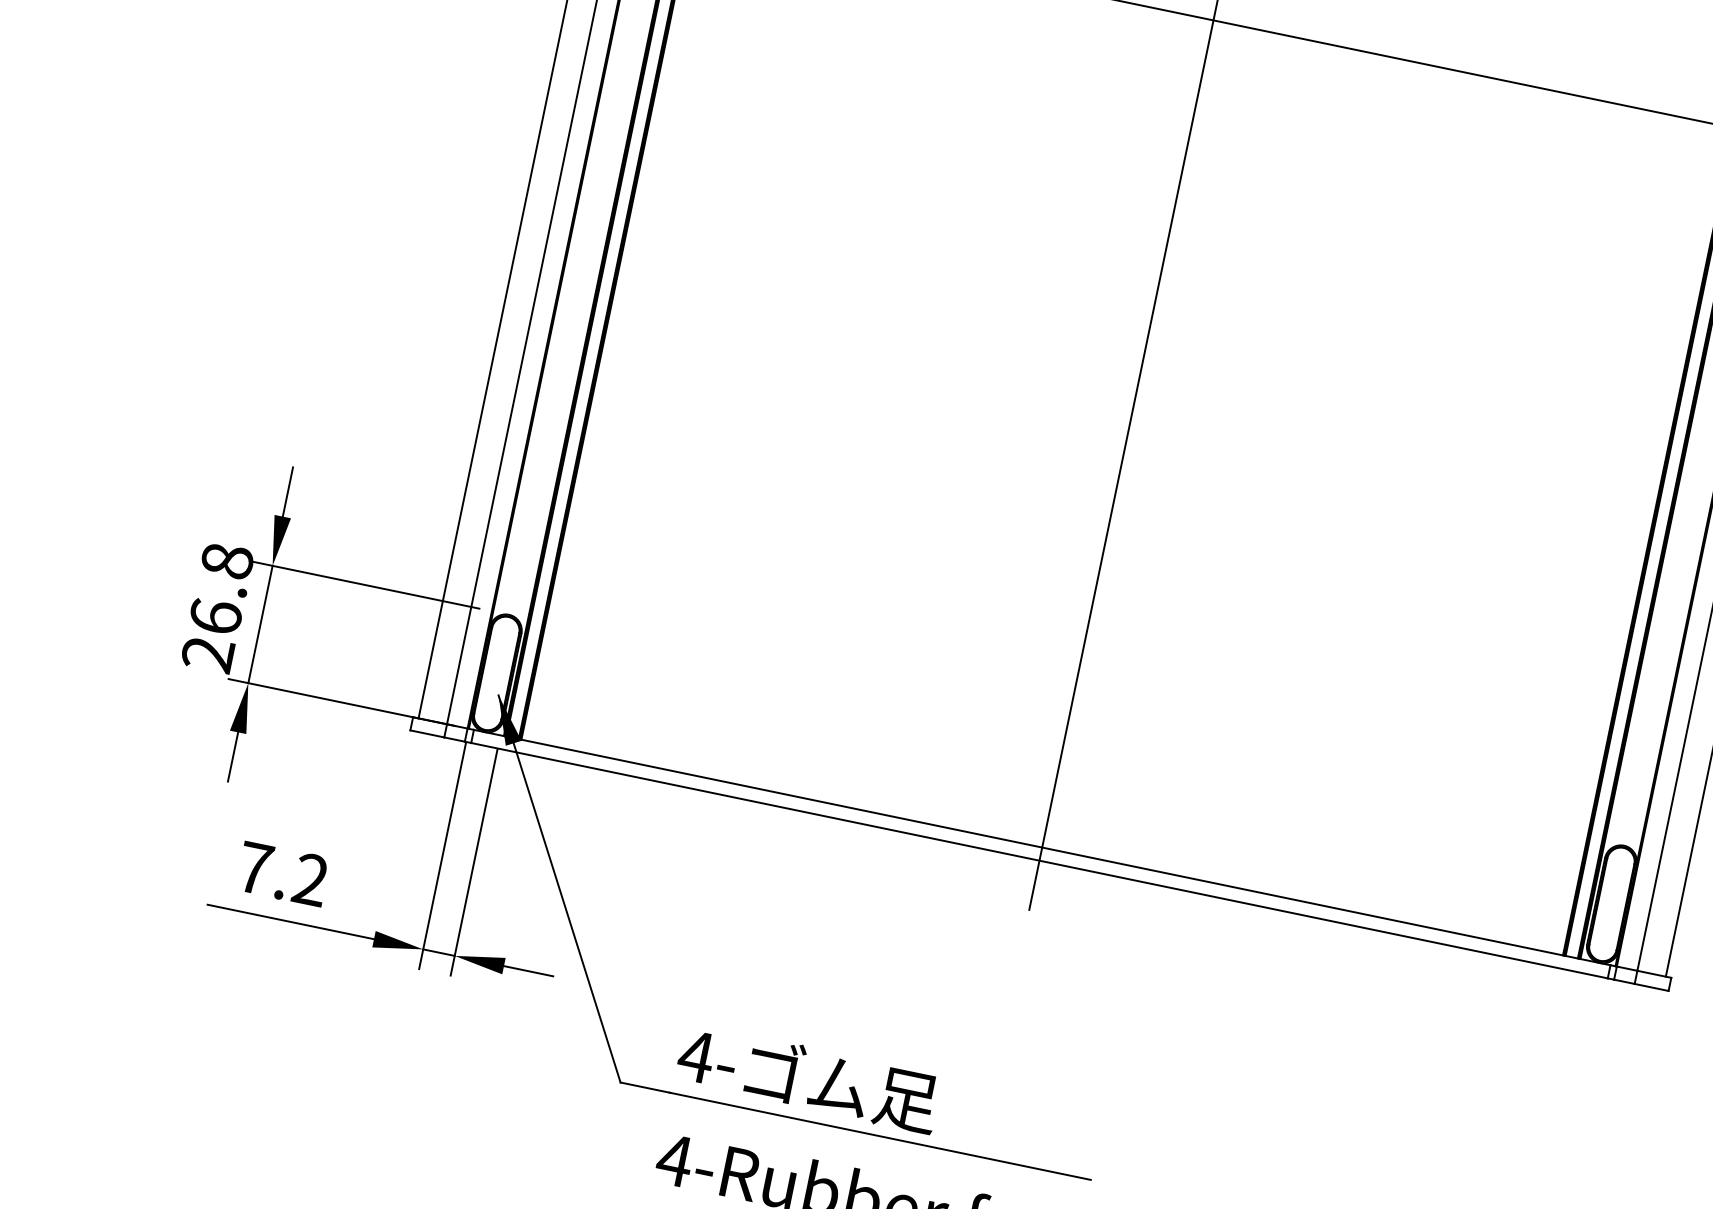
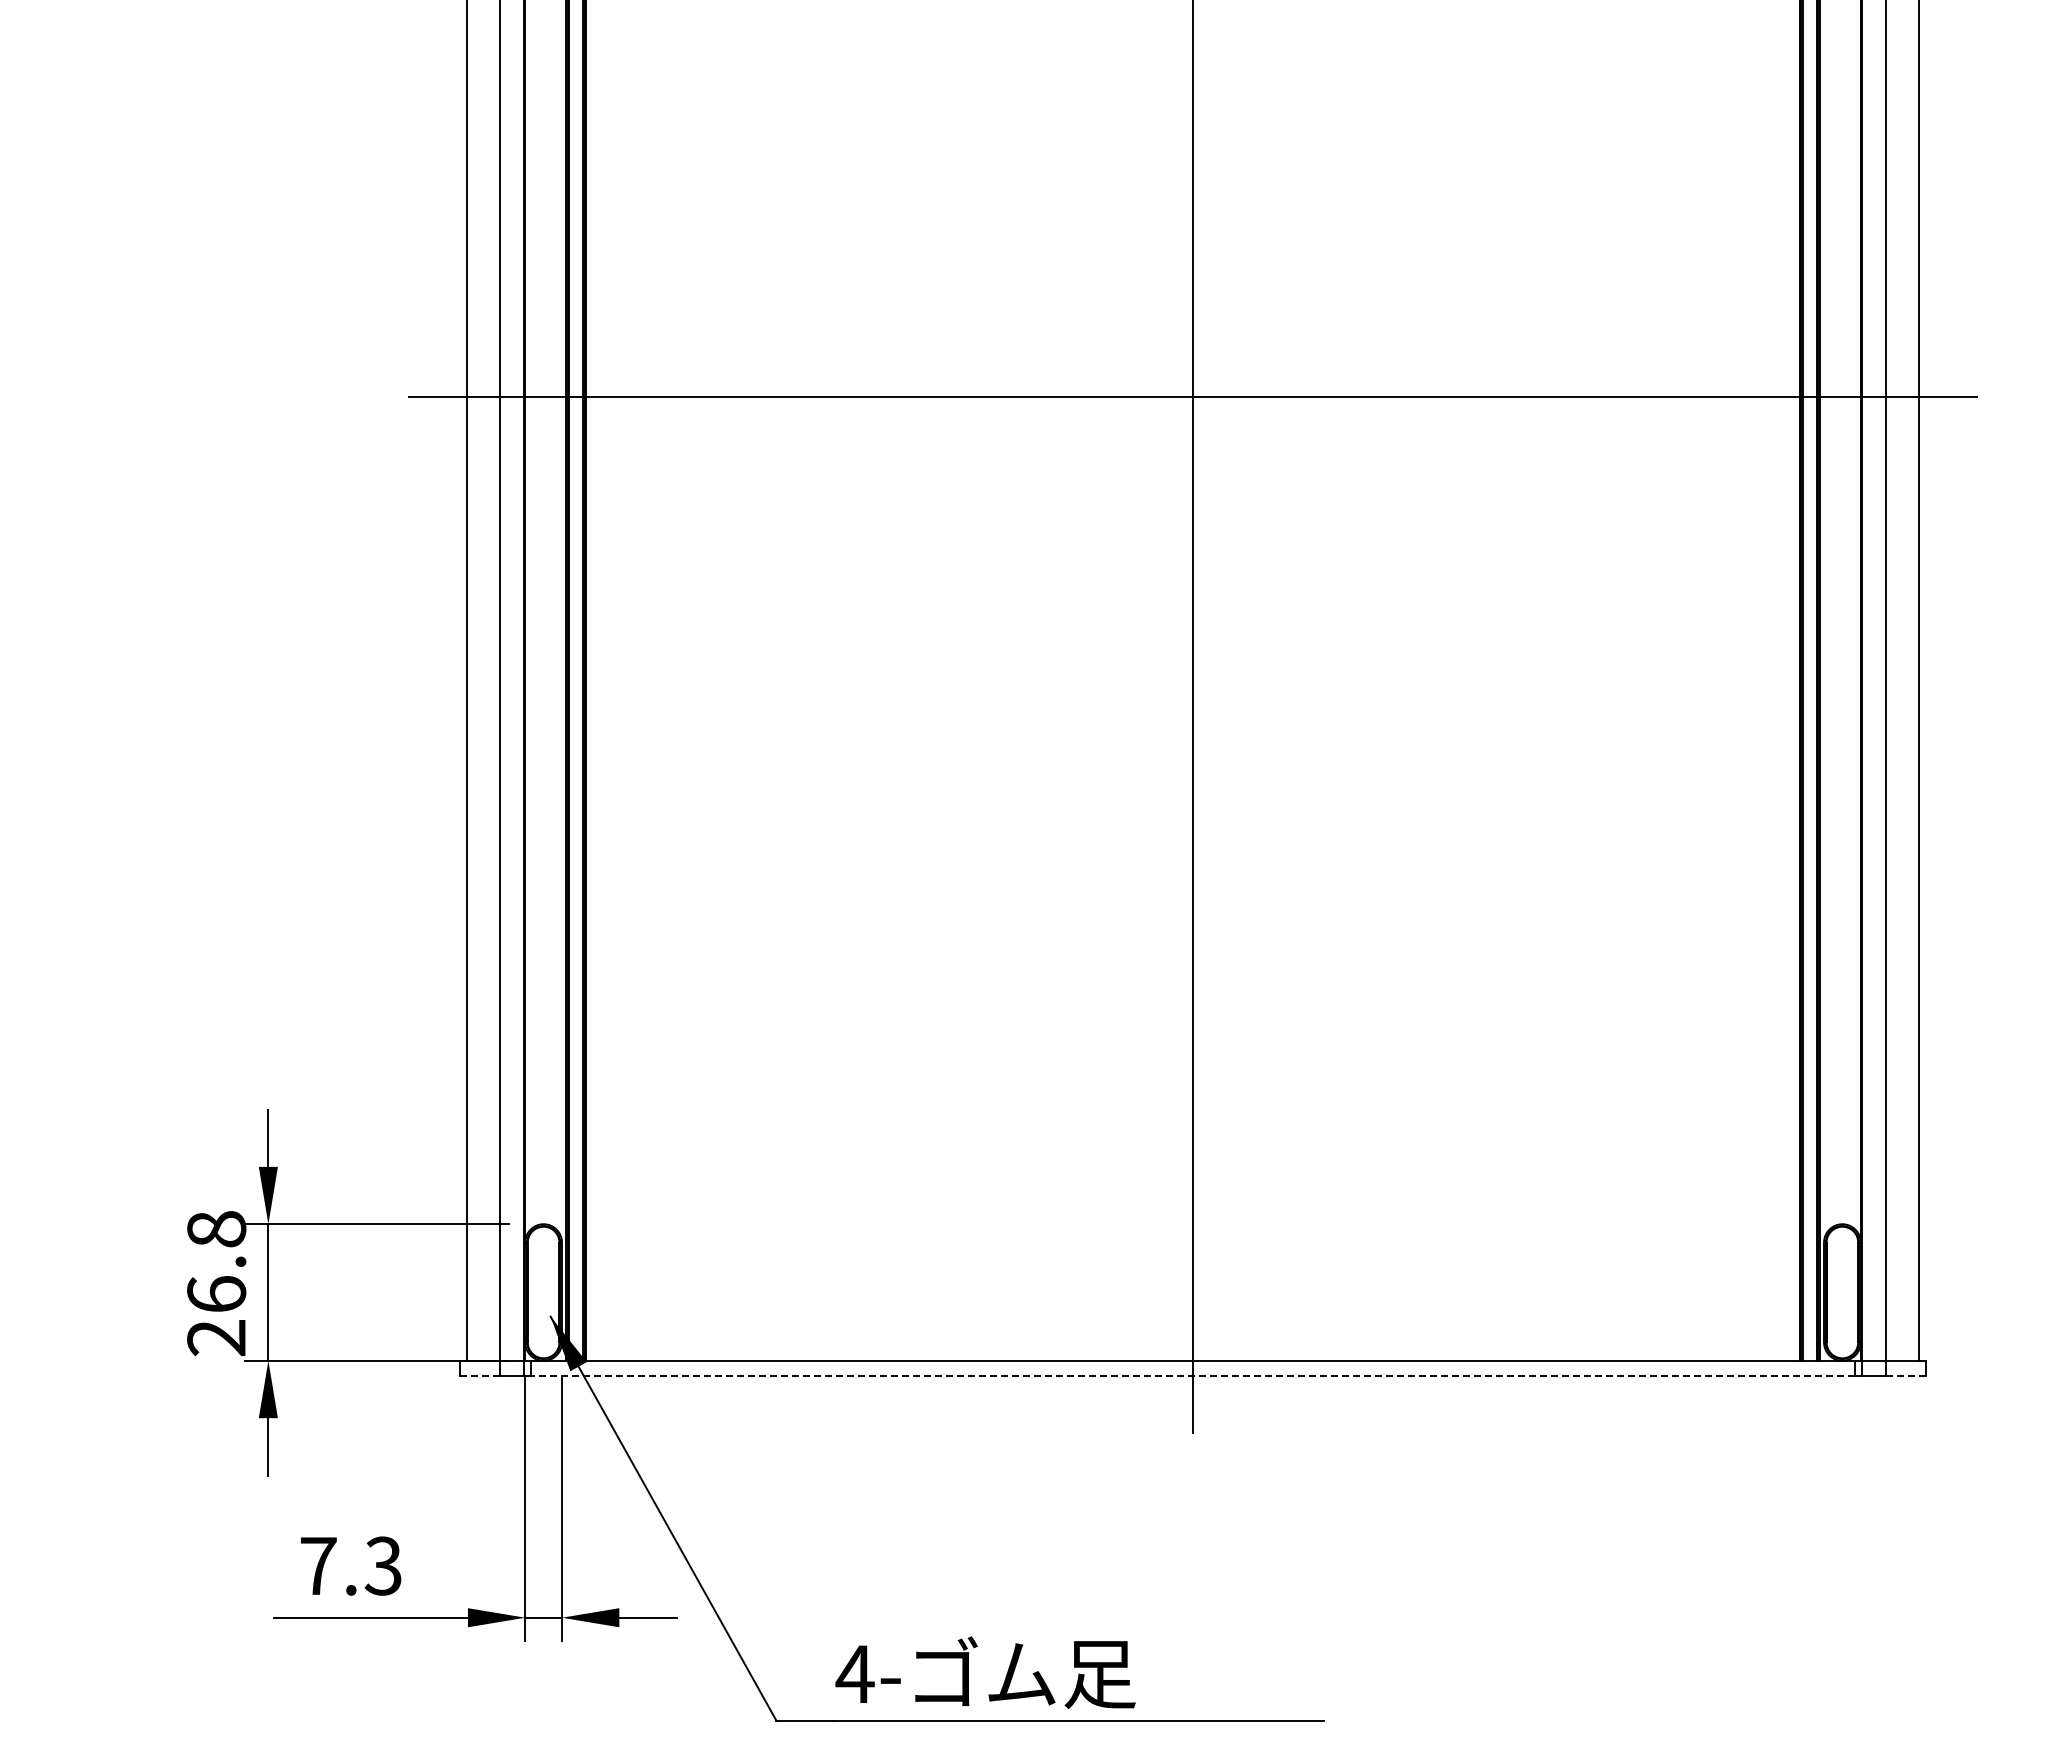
line: (427, 734) -> (480, 1376), solid -> dashed
line: (1039, 861) -> (1193, 1376), solid -> dashed
text: (309, 879) -> (382, 1565), 7.2 -> 7.3
line: (1651, 987) -> (1905, 1376), solid -> dashed

